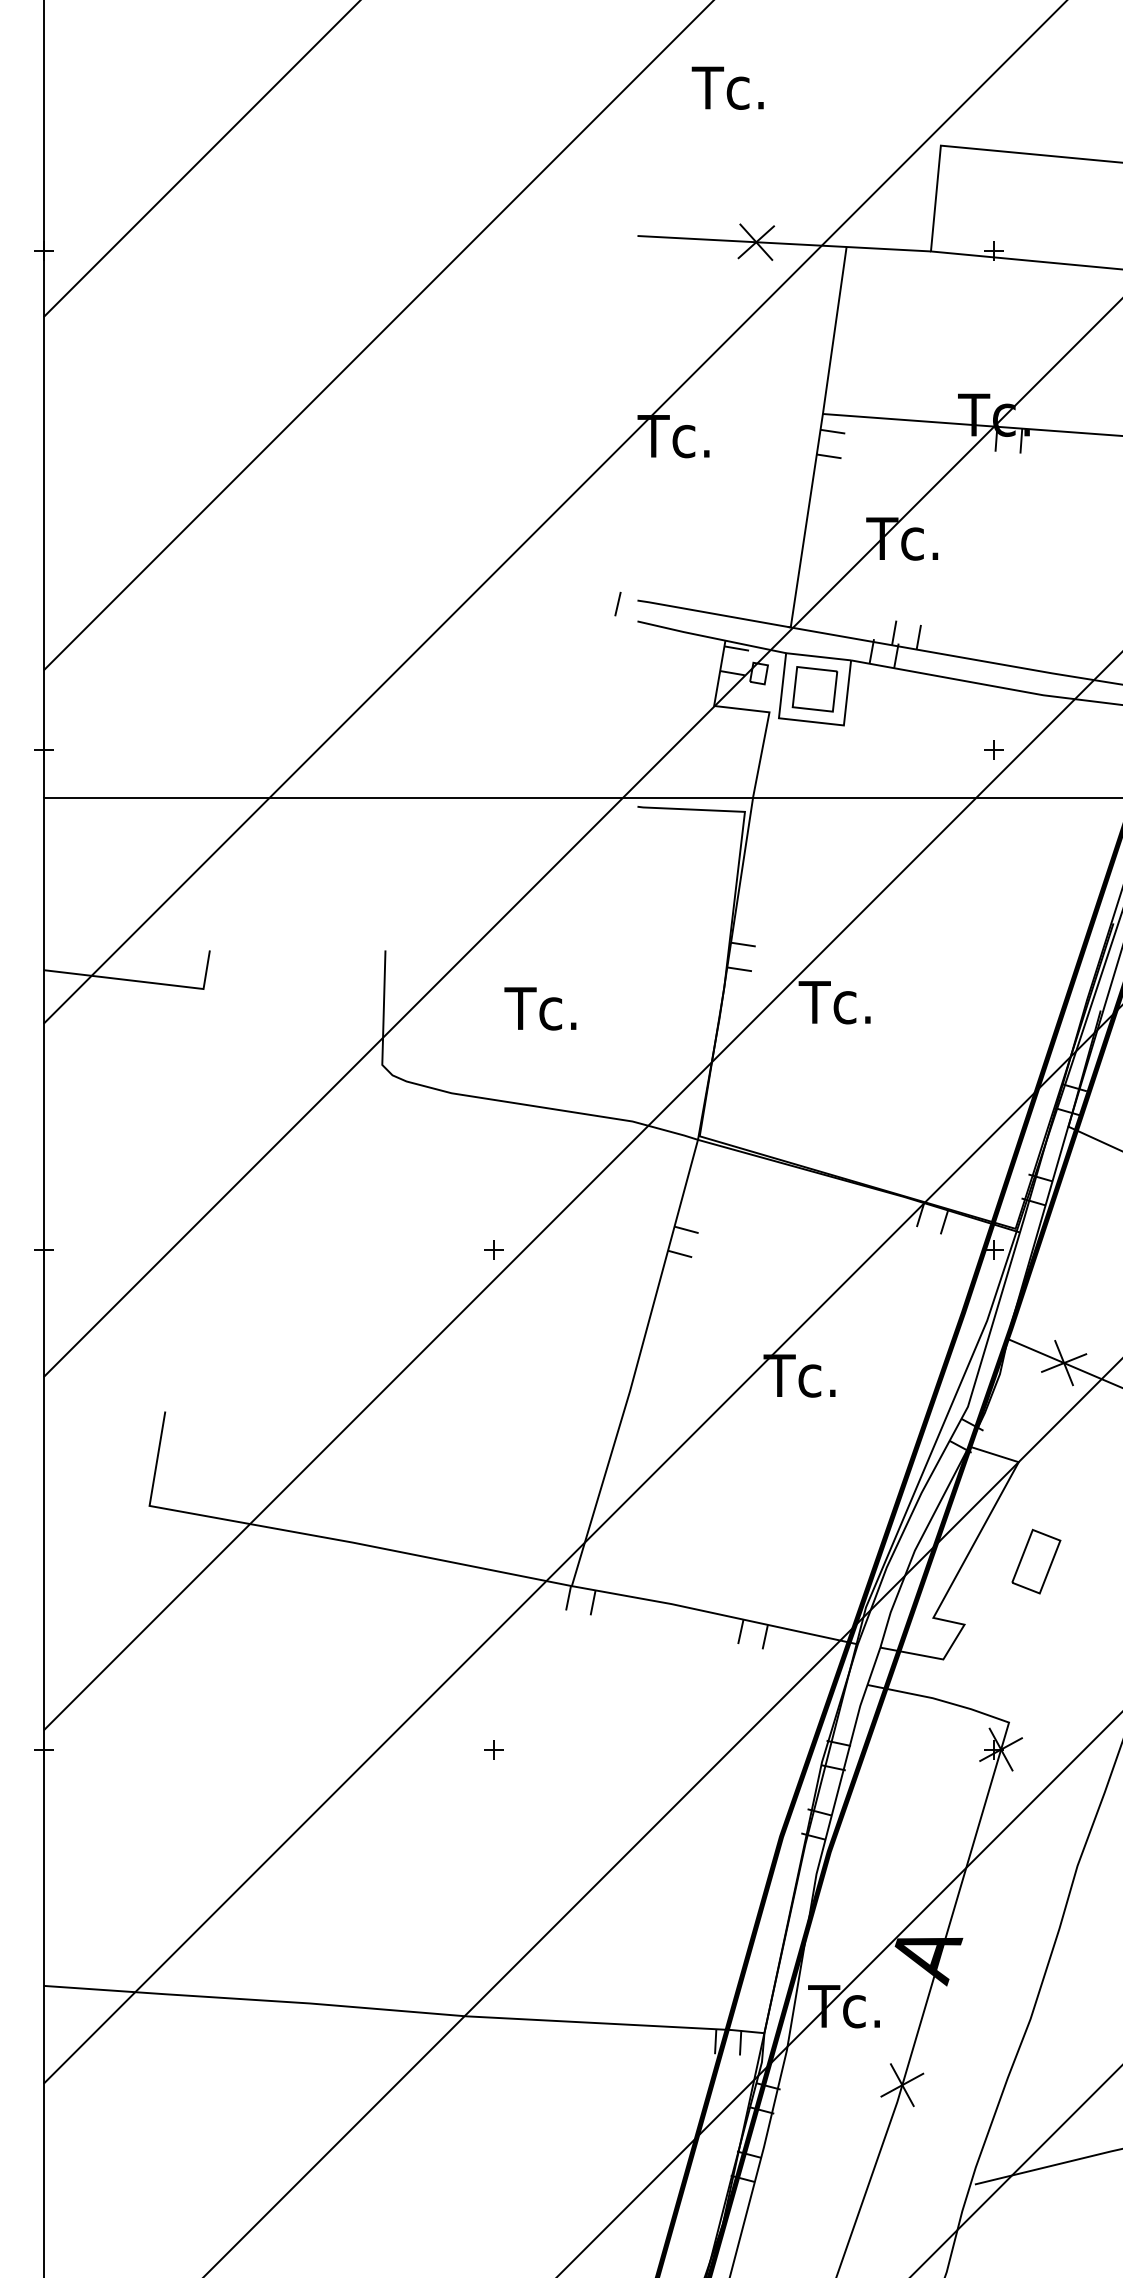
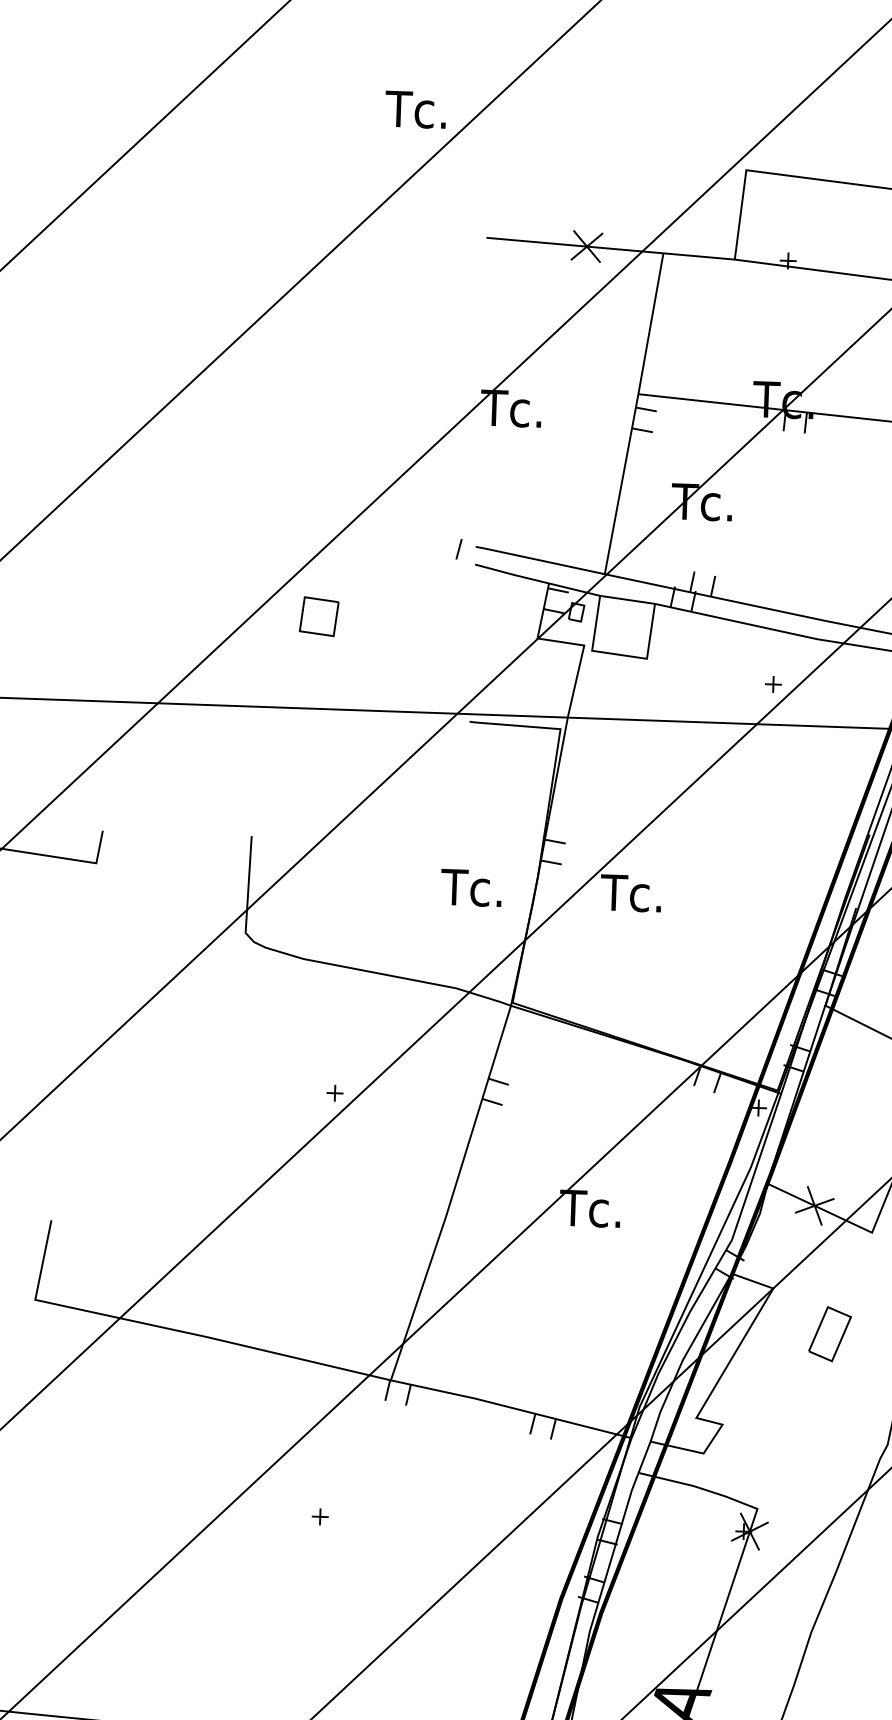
text: (727, 87) -> (415, 109), moved
part: (814, 689) -> (318, 616), moved
text: (540, 1008) -> (471, 887), moved
part: (1036, 1561) -> (830, 1334), moved

